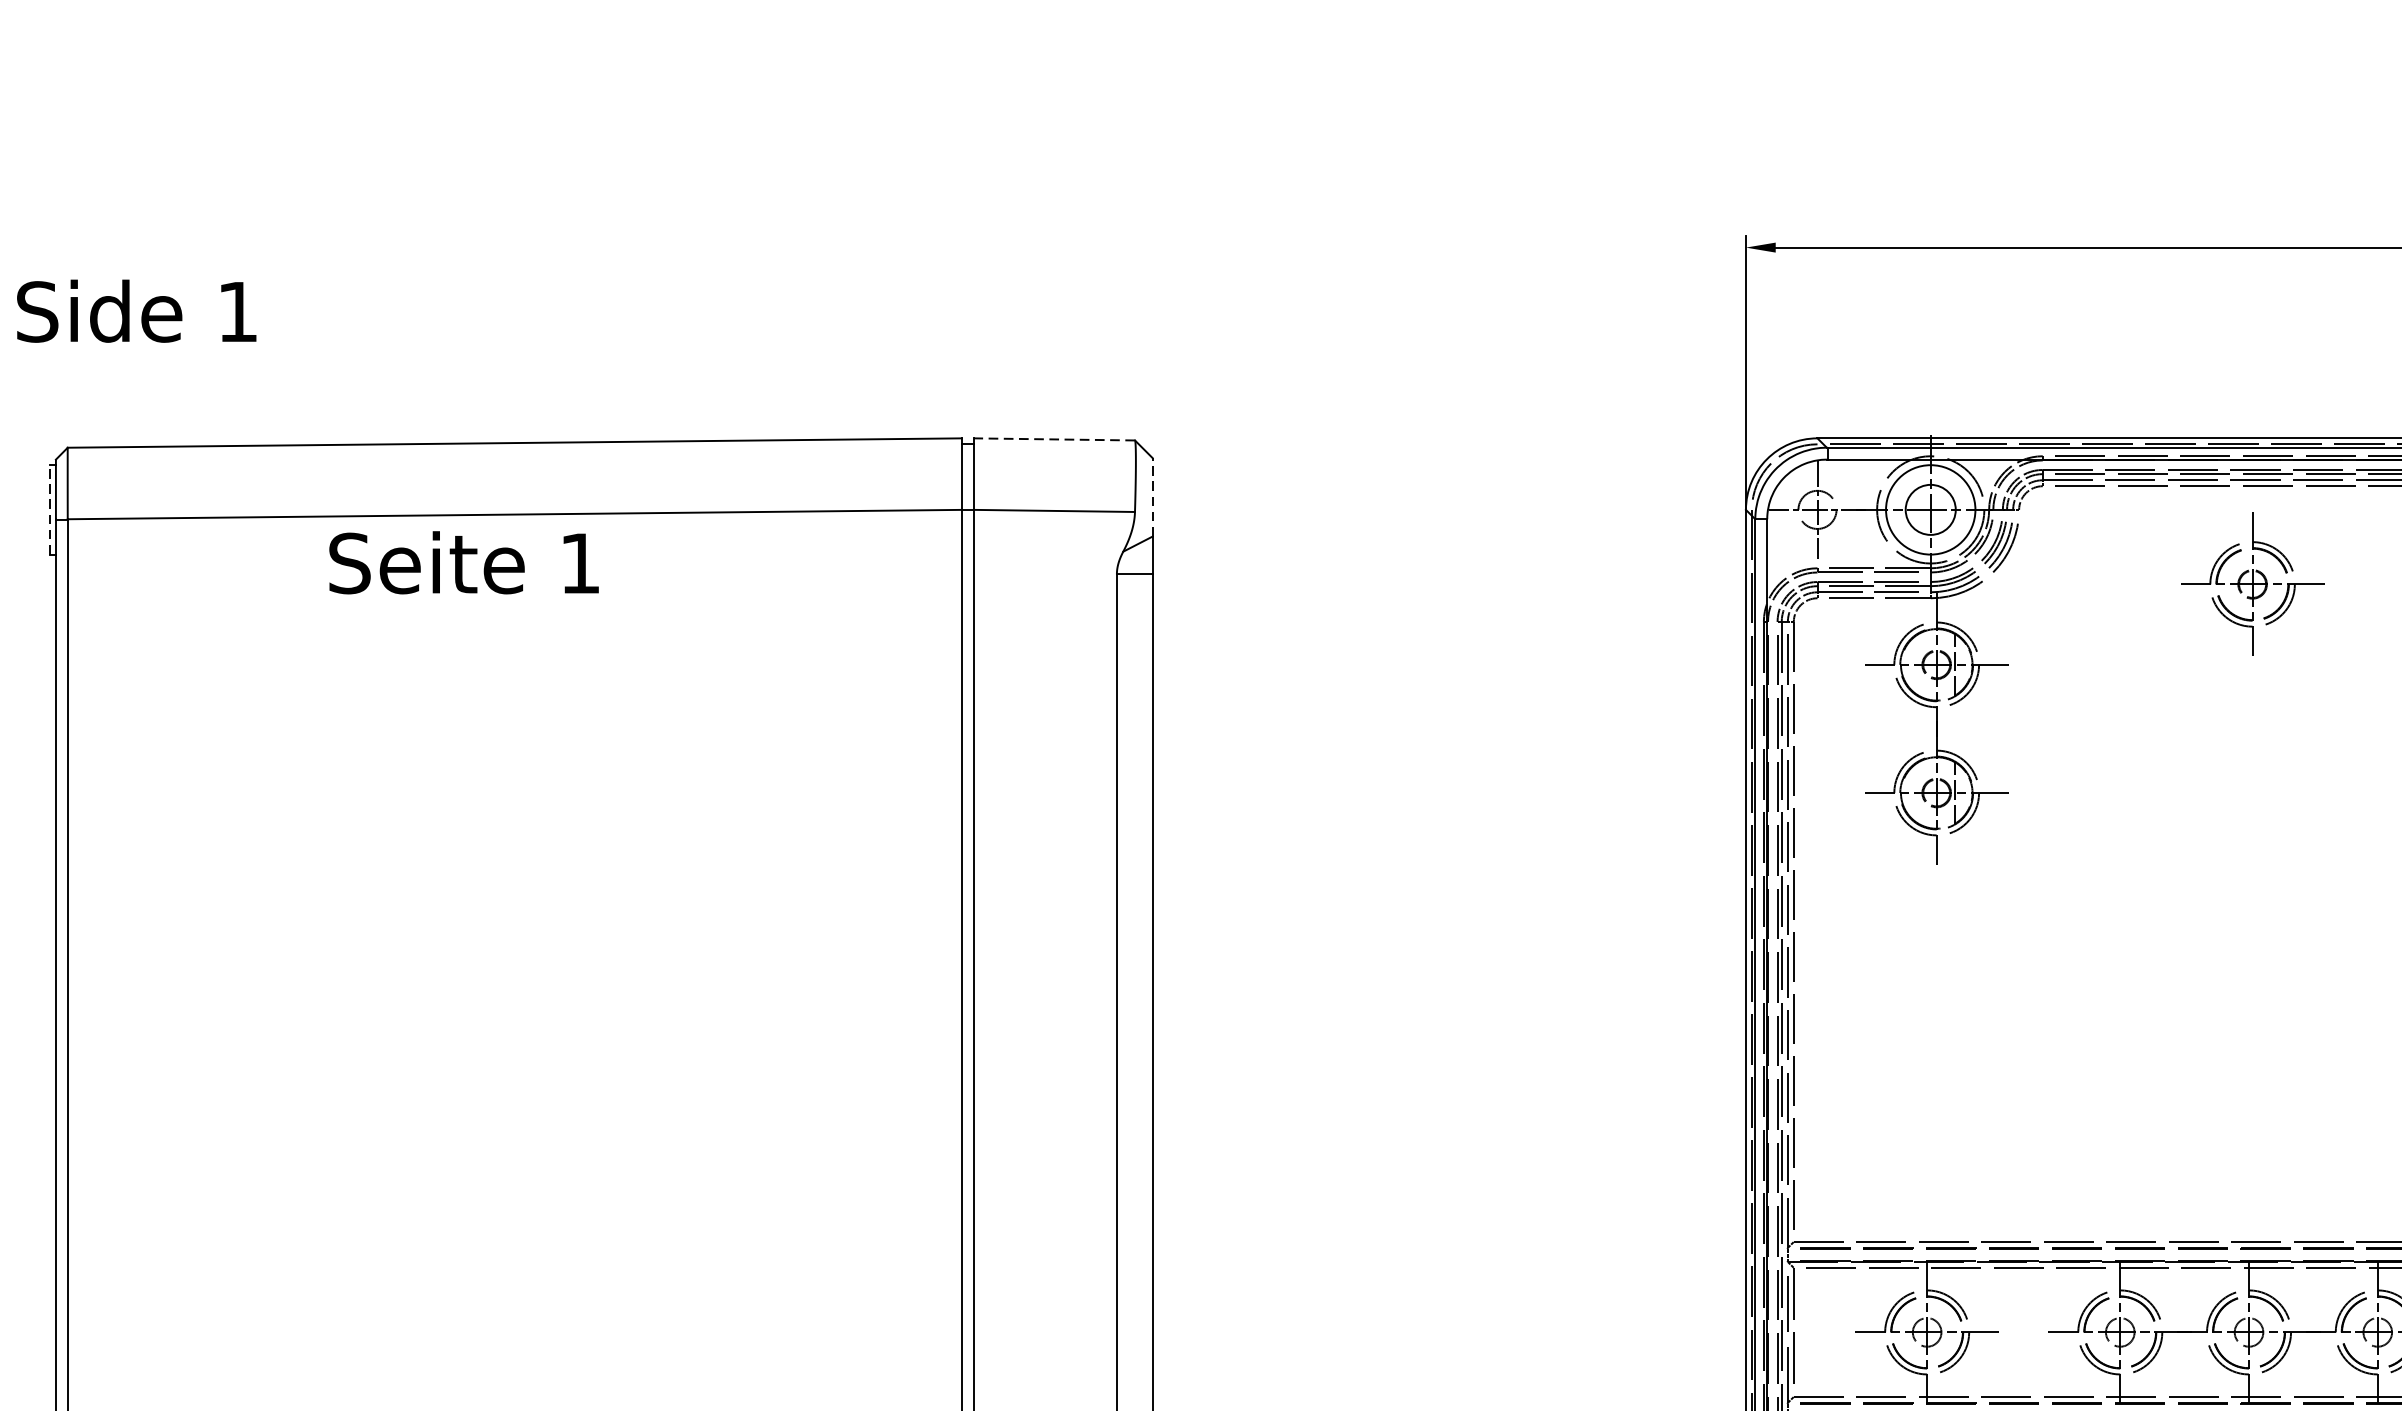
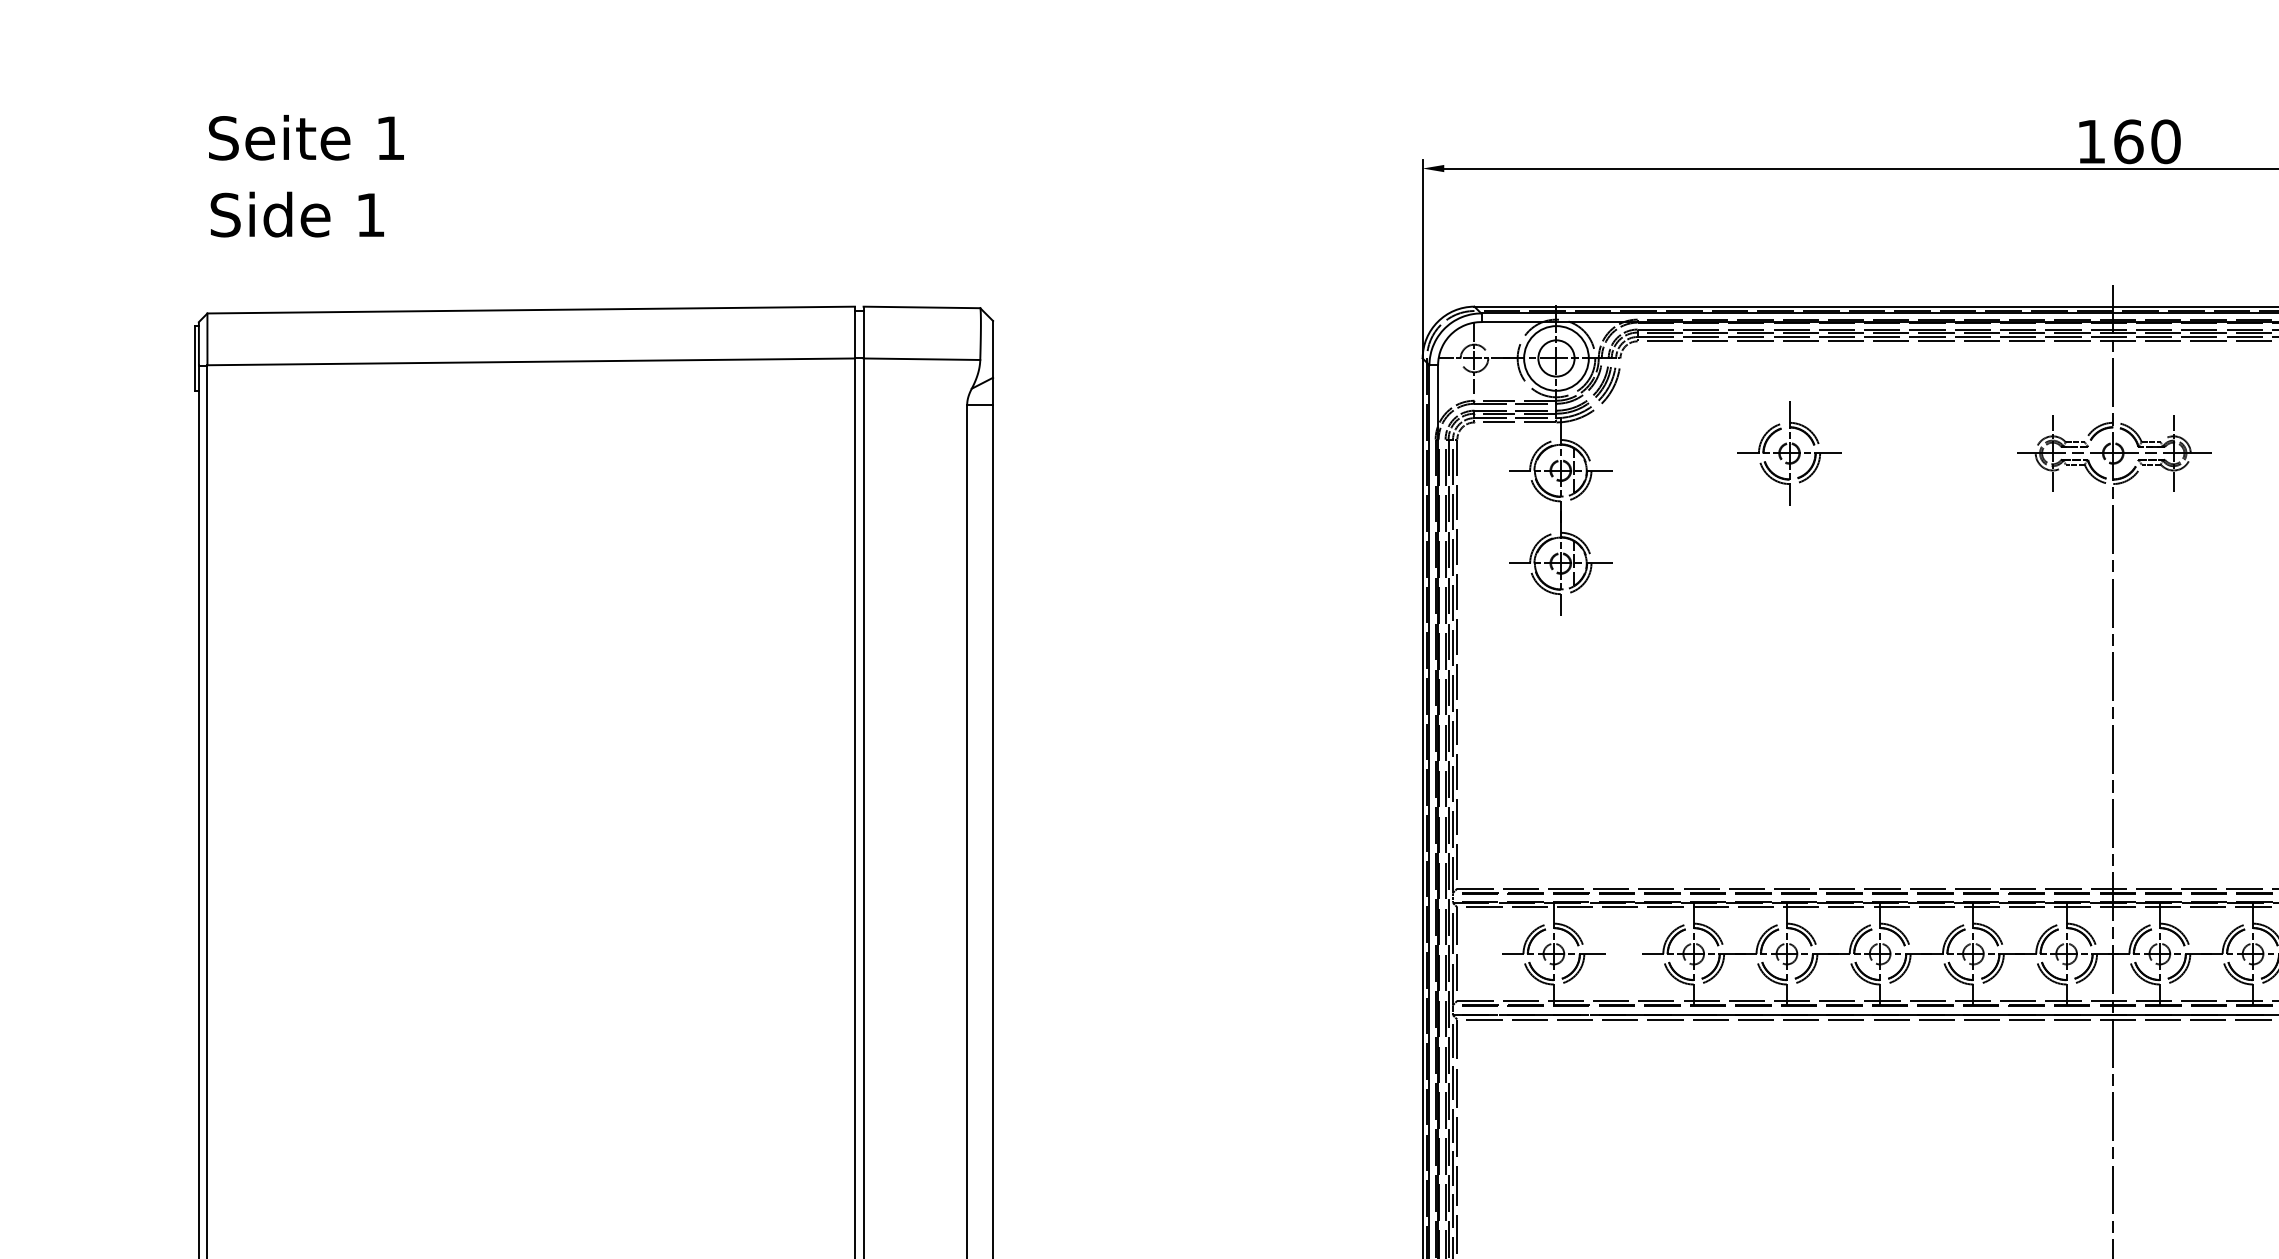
text: (135, 311) -> (296, 214), moved
line: (1053, 439) -> (921, 307), dashed -> solid
line: (1153, 496) -> (993, 348), dashed -> solid
line: (49, 508) -> (194, 357), dashed -> solid
text: (464, 562) -> (306, 137), moved
part: (2252, 584) -> (1789, 453), moved

